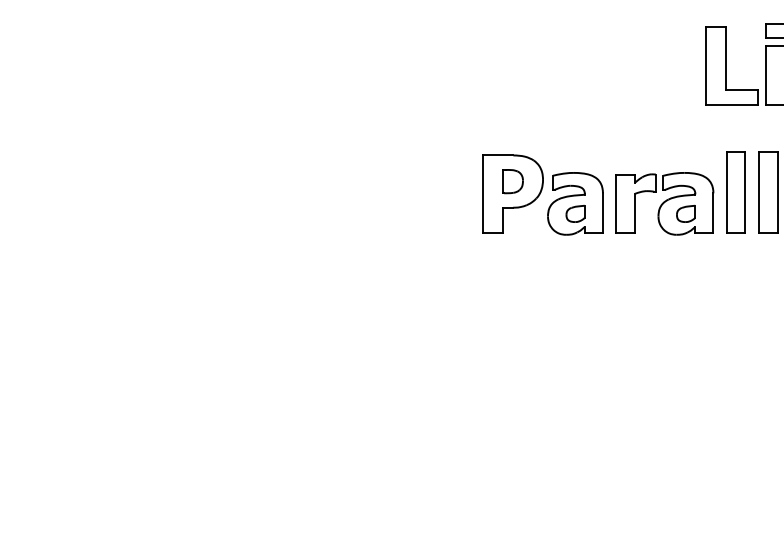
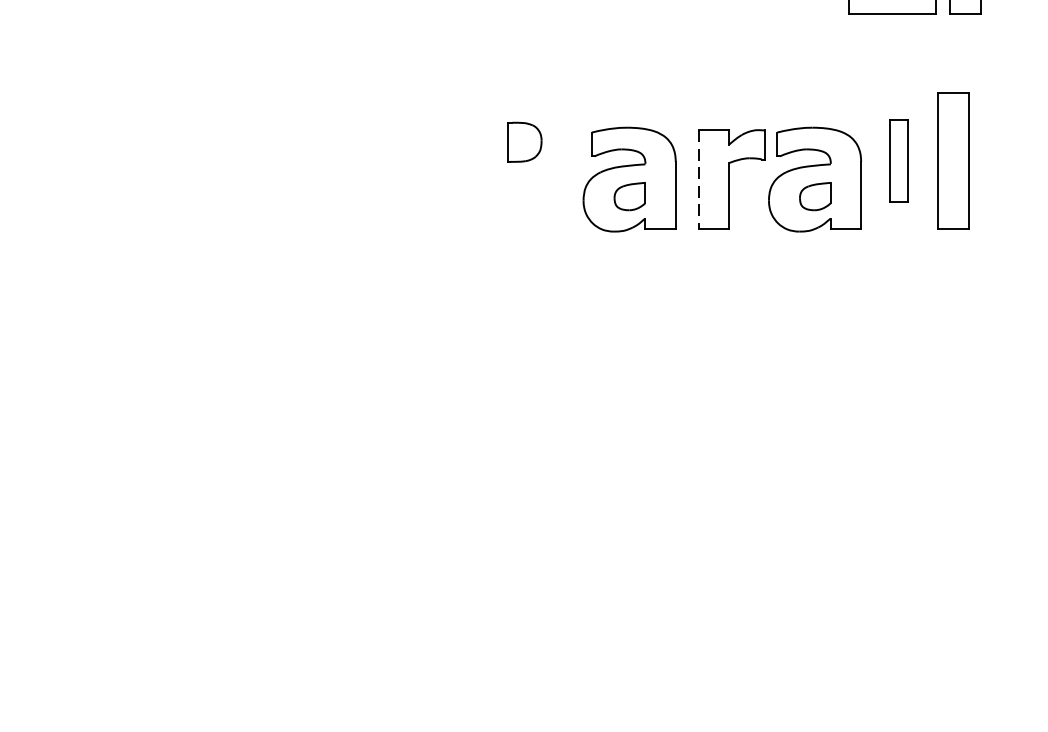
part: (735, 192) -> (898, 160), size x0.6
part: (512, 193) -> (523, 162), removed
line: (616, 204) -> (698, 180), solid -> dashed

